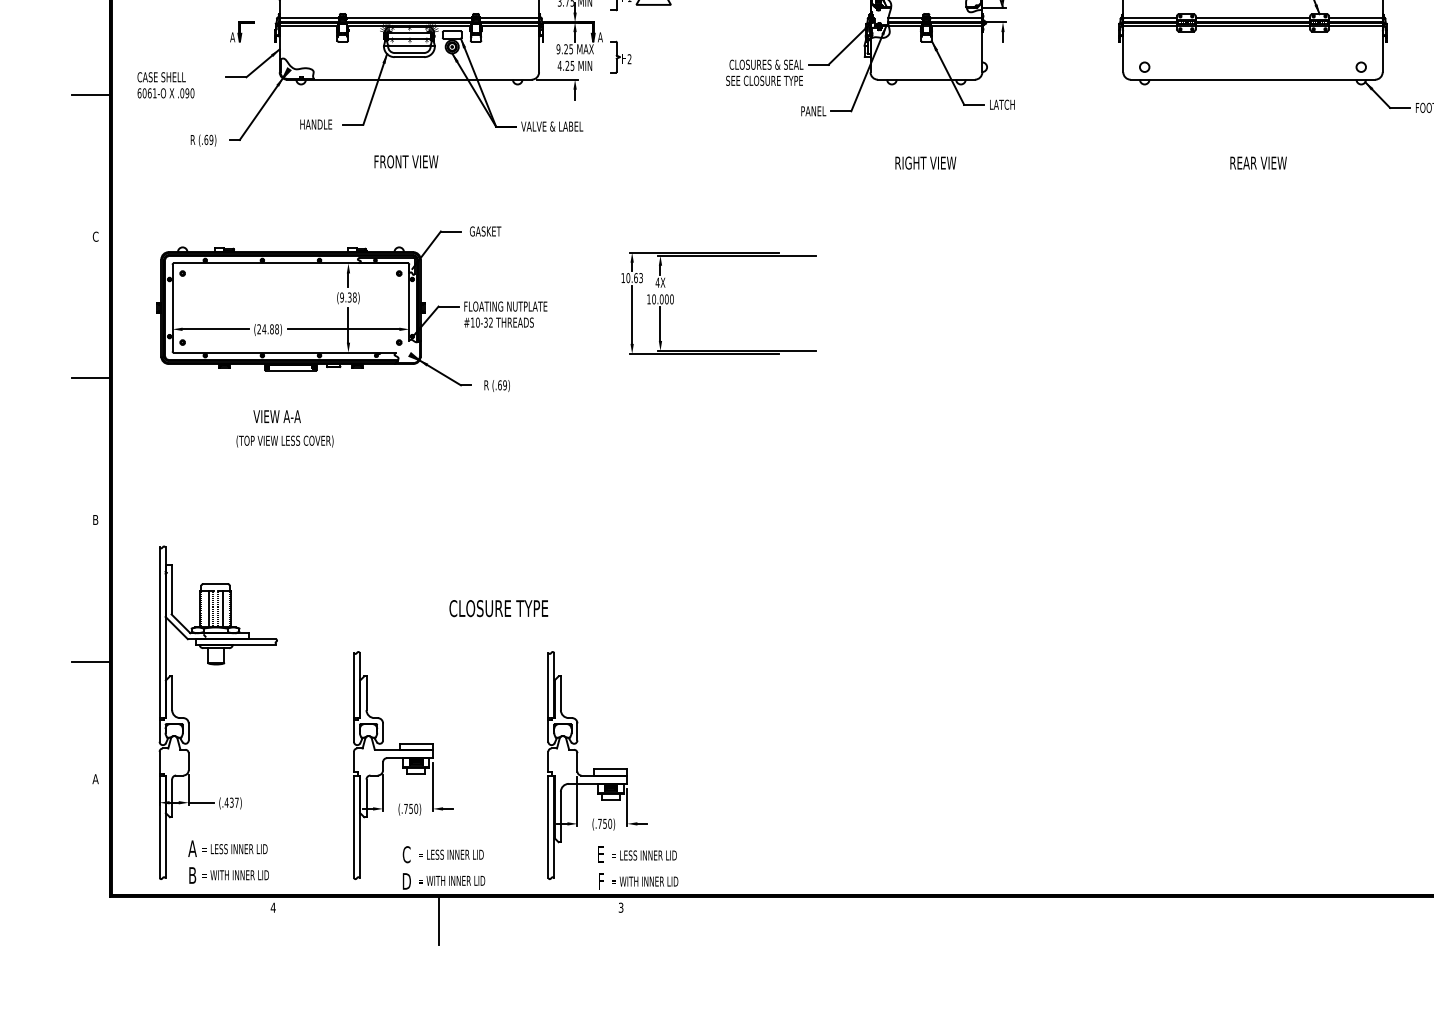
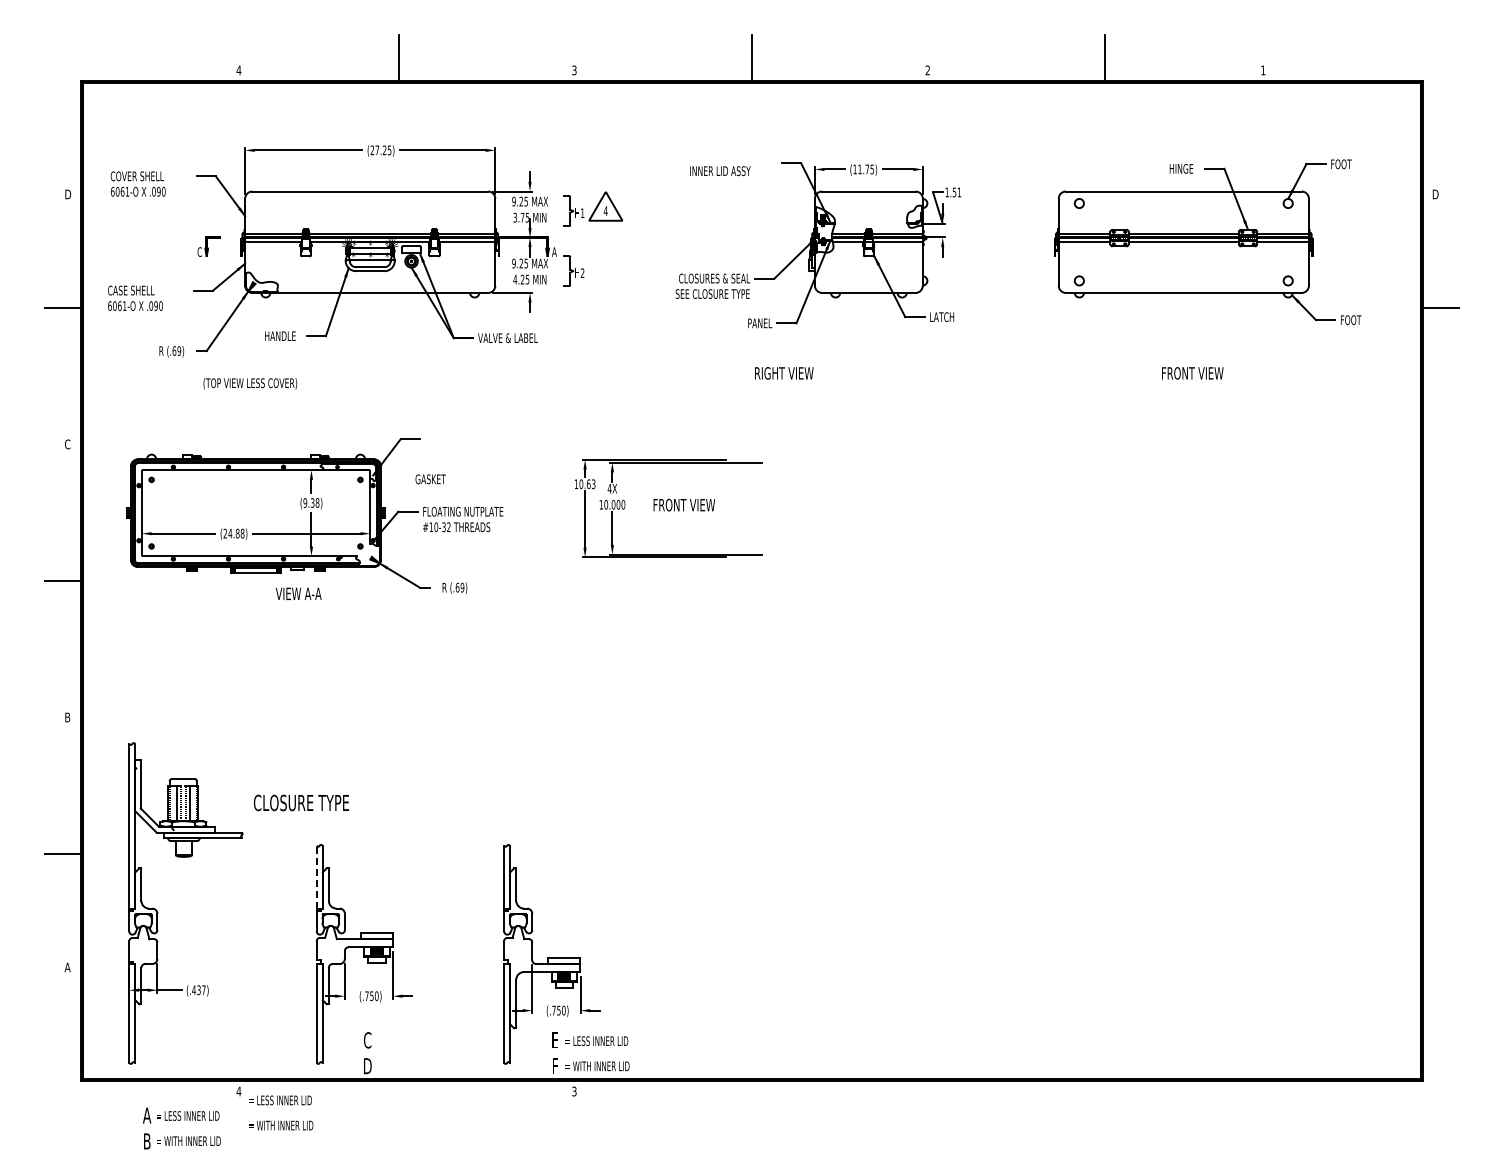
text: (232, 36) -> (199, 251), A -> C
text: (406, 161) -> (684, 504), moved
text: (926, 163) -> (784, 373), moved
text: (1263, 163) -> (1193, 373), REAR VIEW -> FRONT VIEW
text: (485, 231) -> (430, 479), moved
text: (276, 416) -> (298, 593), moved
text: (285, 441) -> (250, 383), moved
text: (497, 608) -> (300, 802), moved
line: (353, 684) -> (316, 876), solid -> dashed
text: (228, 862) -> (181, 1128), moved
text: (452, 867) -> (281, 1112), moved
line: (438, 920) -> (398, 1103), removed

